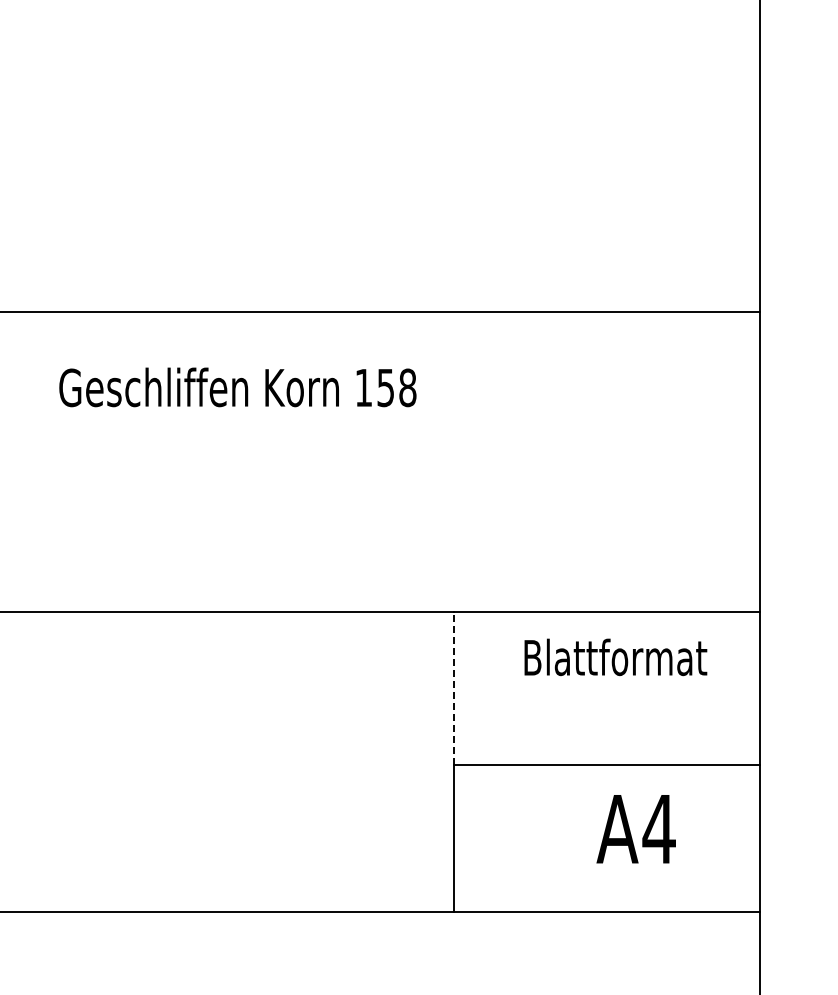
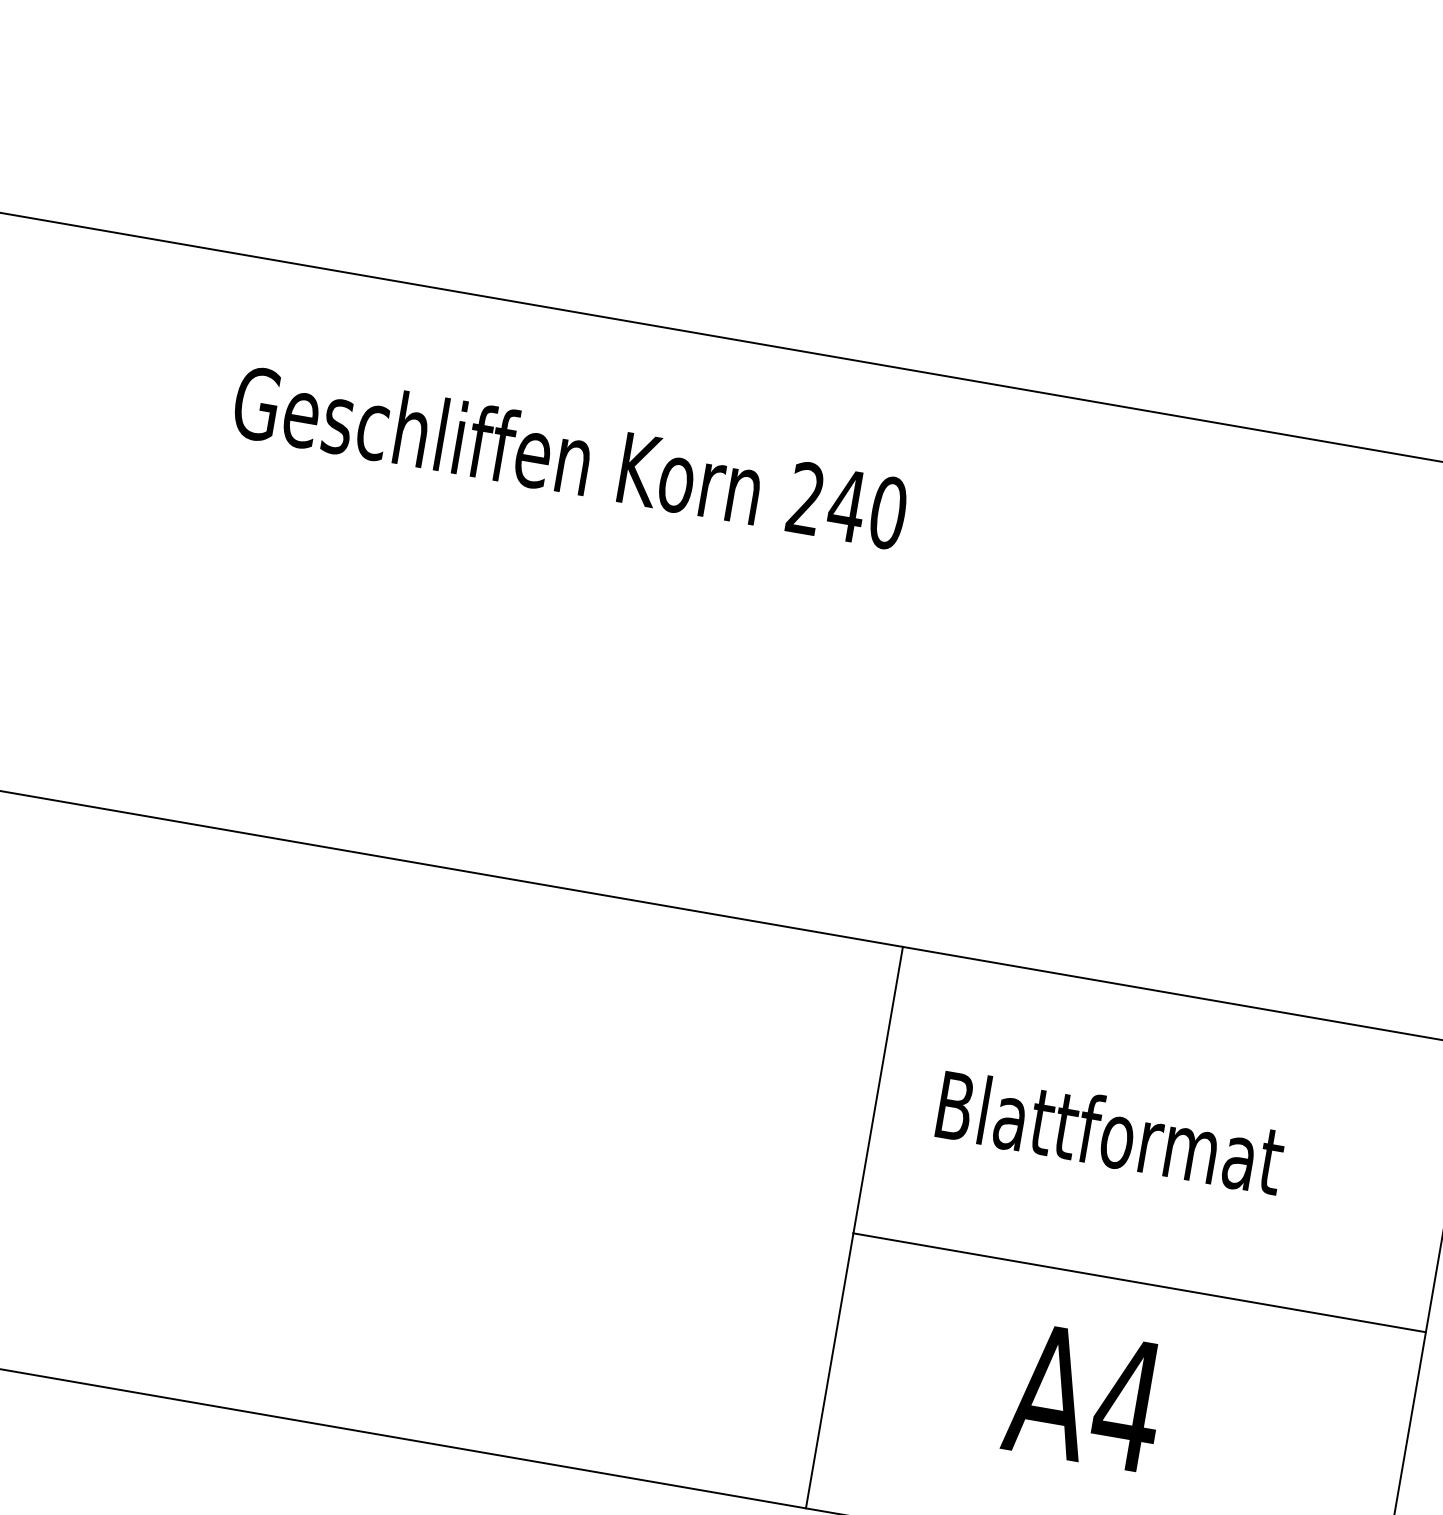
text: (385, 387) -> (846, 505), 158 -> 240
text: (615, 657) -> (1110, 1132), moved
line: (454, 688) -> (878, 1090), dashed -> solid
text: (635, 829) -> (1083, 1397), moved

